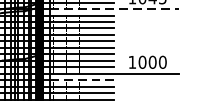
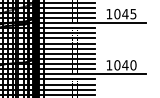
line: (114, 9) -> (95, 23), dashed -> solid
text: (152, 62) -> (125, 65), 1000 -> 1040
line: (82, 80) -> (69, 79), dashed -> solid

